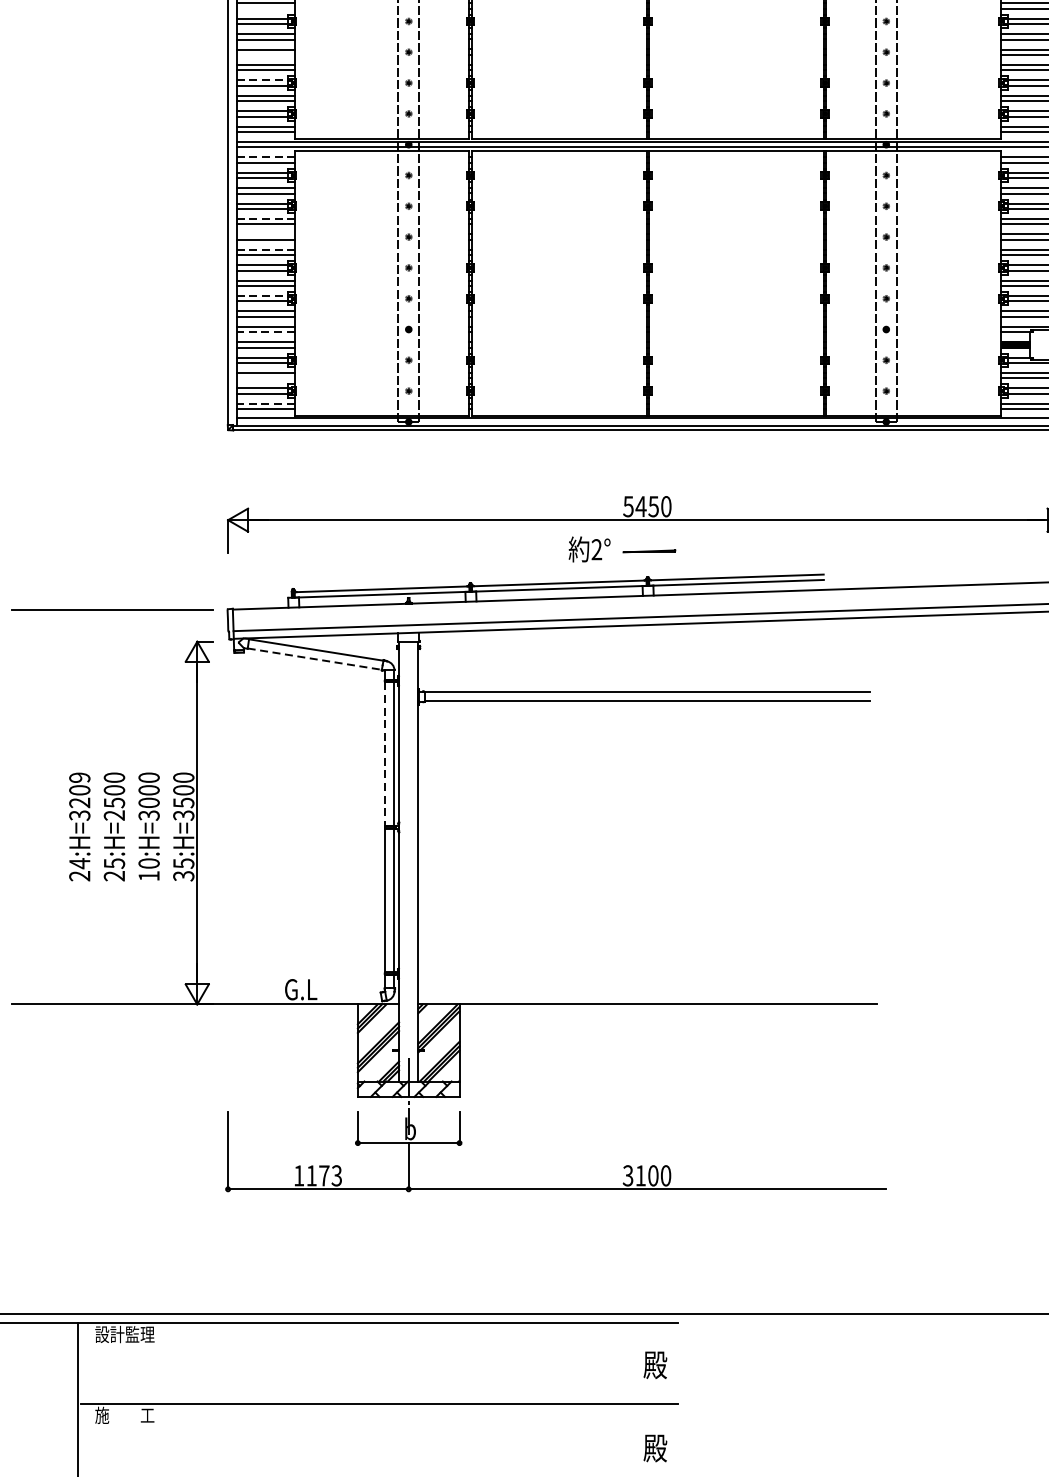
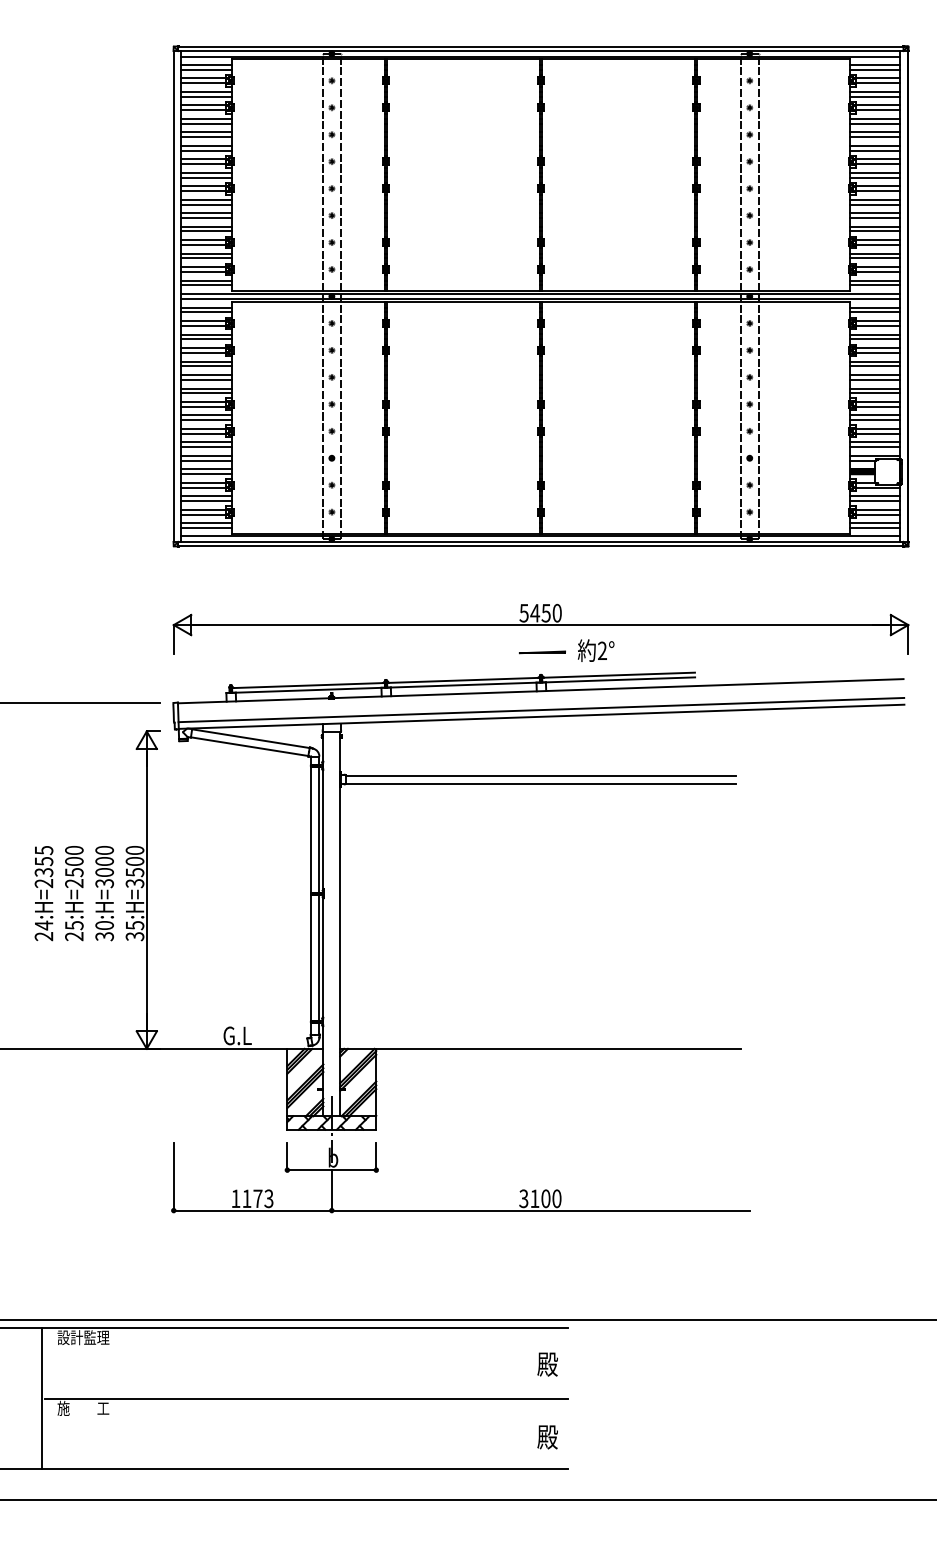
line: (265, 8) -> (206, 177), added
line: (265, 55) -> (206, 218), added
line: (263, 80) -> (204, 240), dashed -> solid
line: (266, 157) -> (207, 307), dashed -> solid
line: (266, 218) -> (207, 361), dashed -> solid
line: (265, 234) -> (206, 375), added
line: (266, 249) -> (207, 388), dashed -> solid
line: (263, 295) -> (204, 428), dashed -> solid
line: (265, 332) -> (206, 460), dashed -> solid
line: (265, 378) -> (206, 501), added
line: (265, 404) -> (206, 523), dashed -> solid
text: (590, 549) -> (596, 650), moved
line: (315, 658) -> (250, 746), dashed -> solid
line: (385, 753) -> (311, 829), dashed -> solid
text: (79, 797) -> (43, 867), 24:H=3209 -> 24:H=2355
text: (148, 876) -> (104, 936), 10:H=3000 -> 30:H=3000

